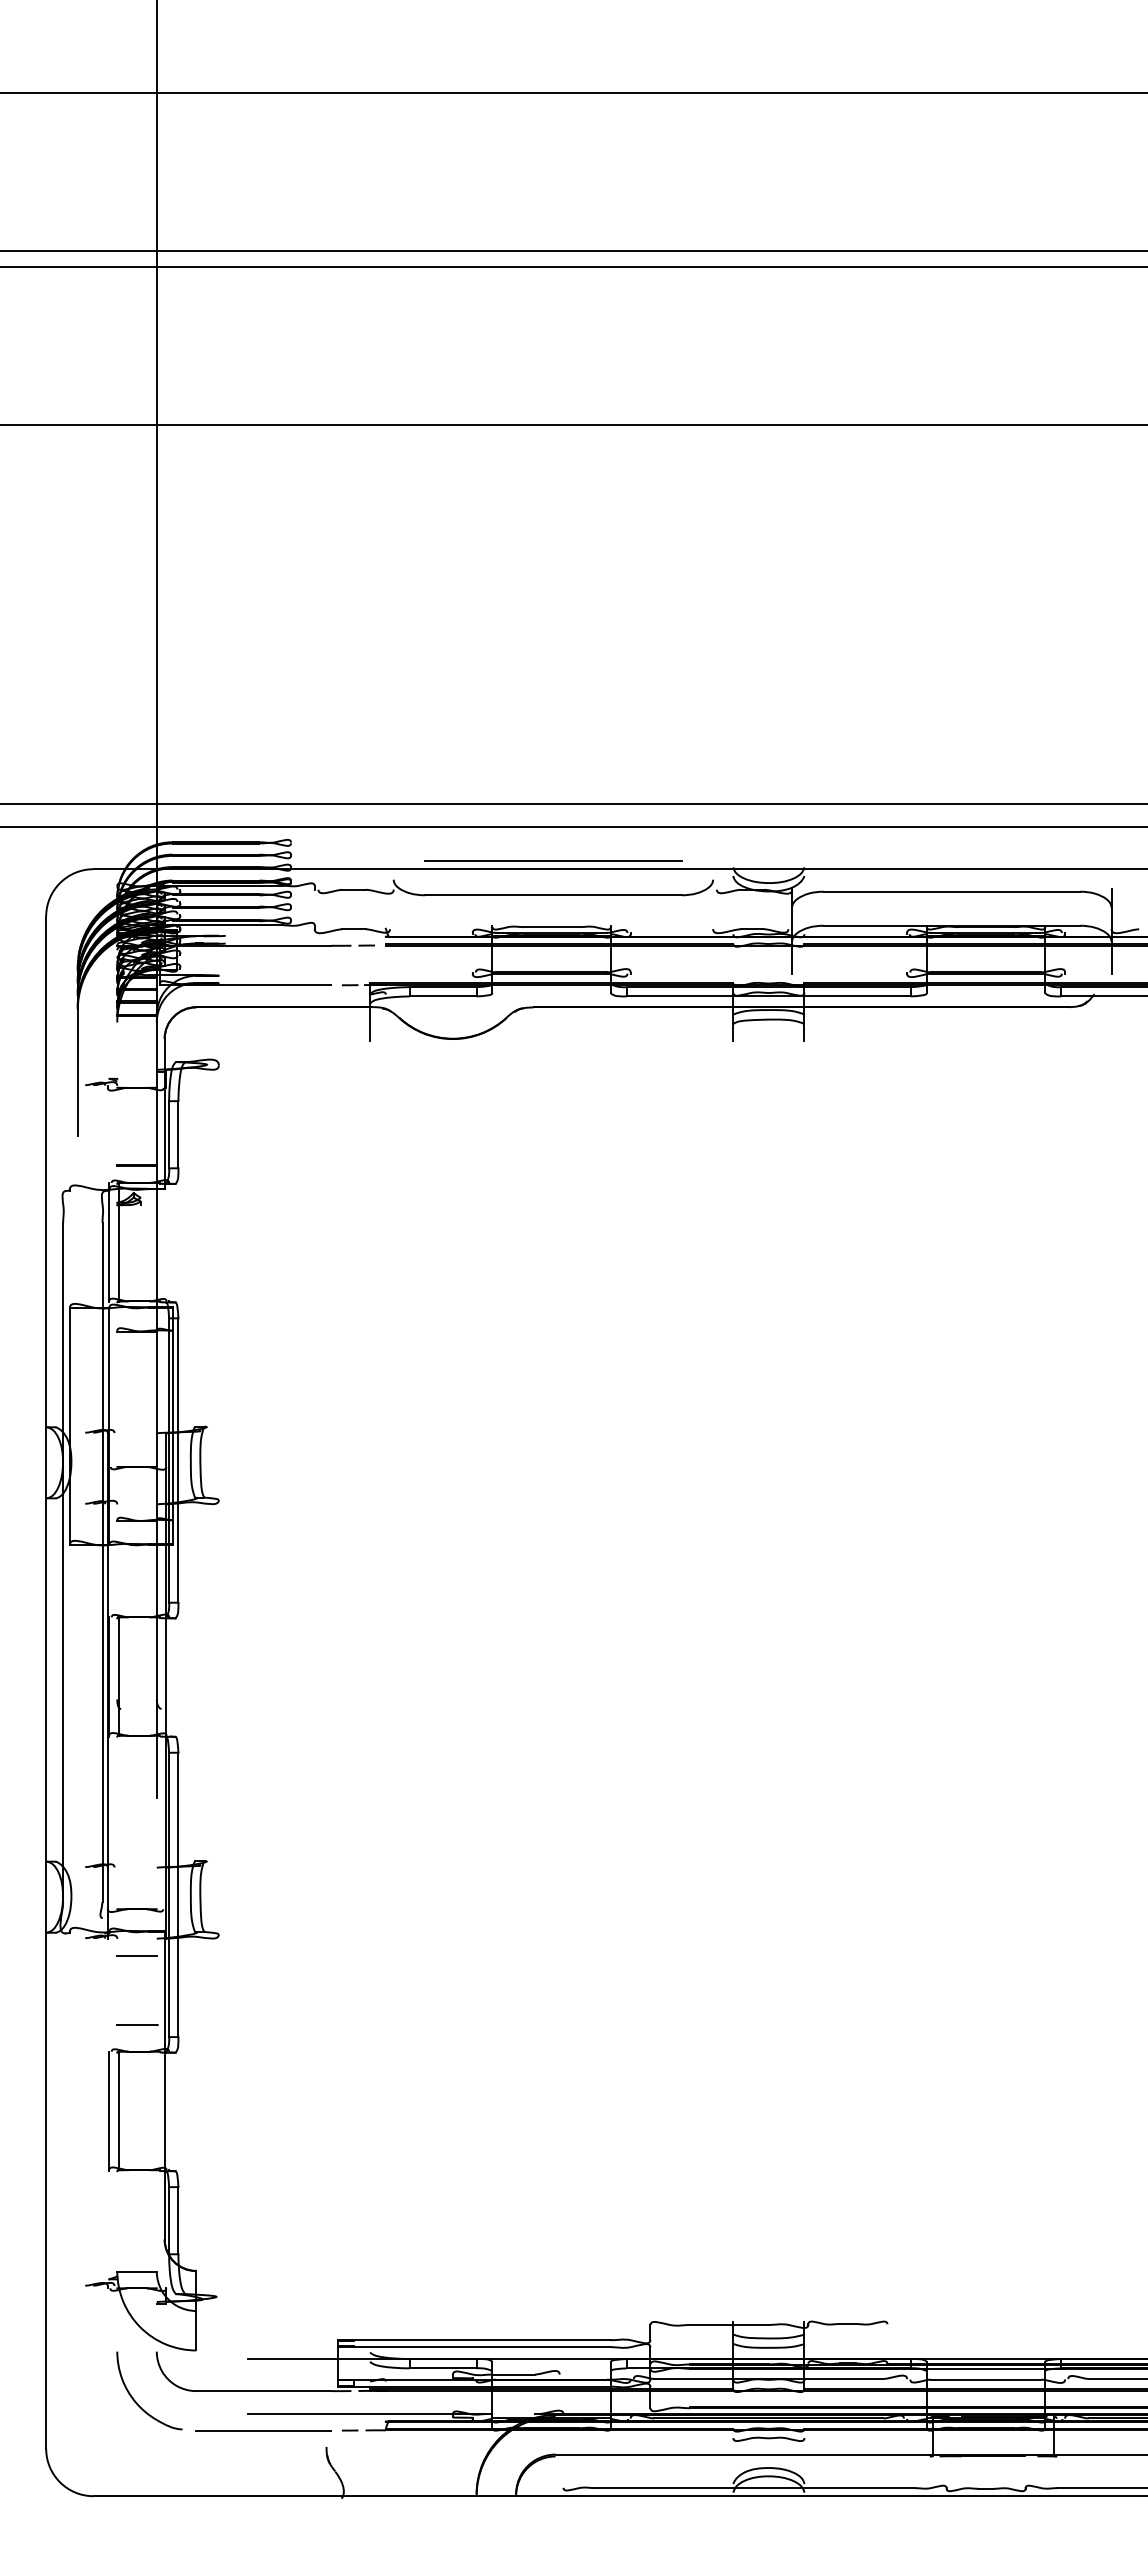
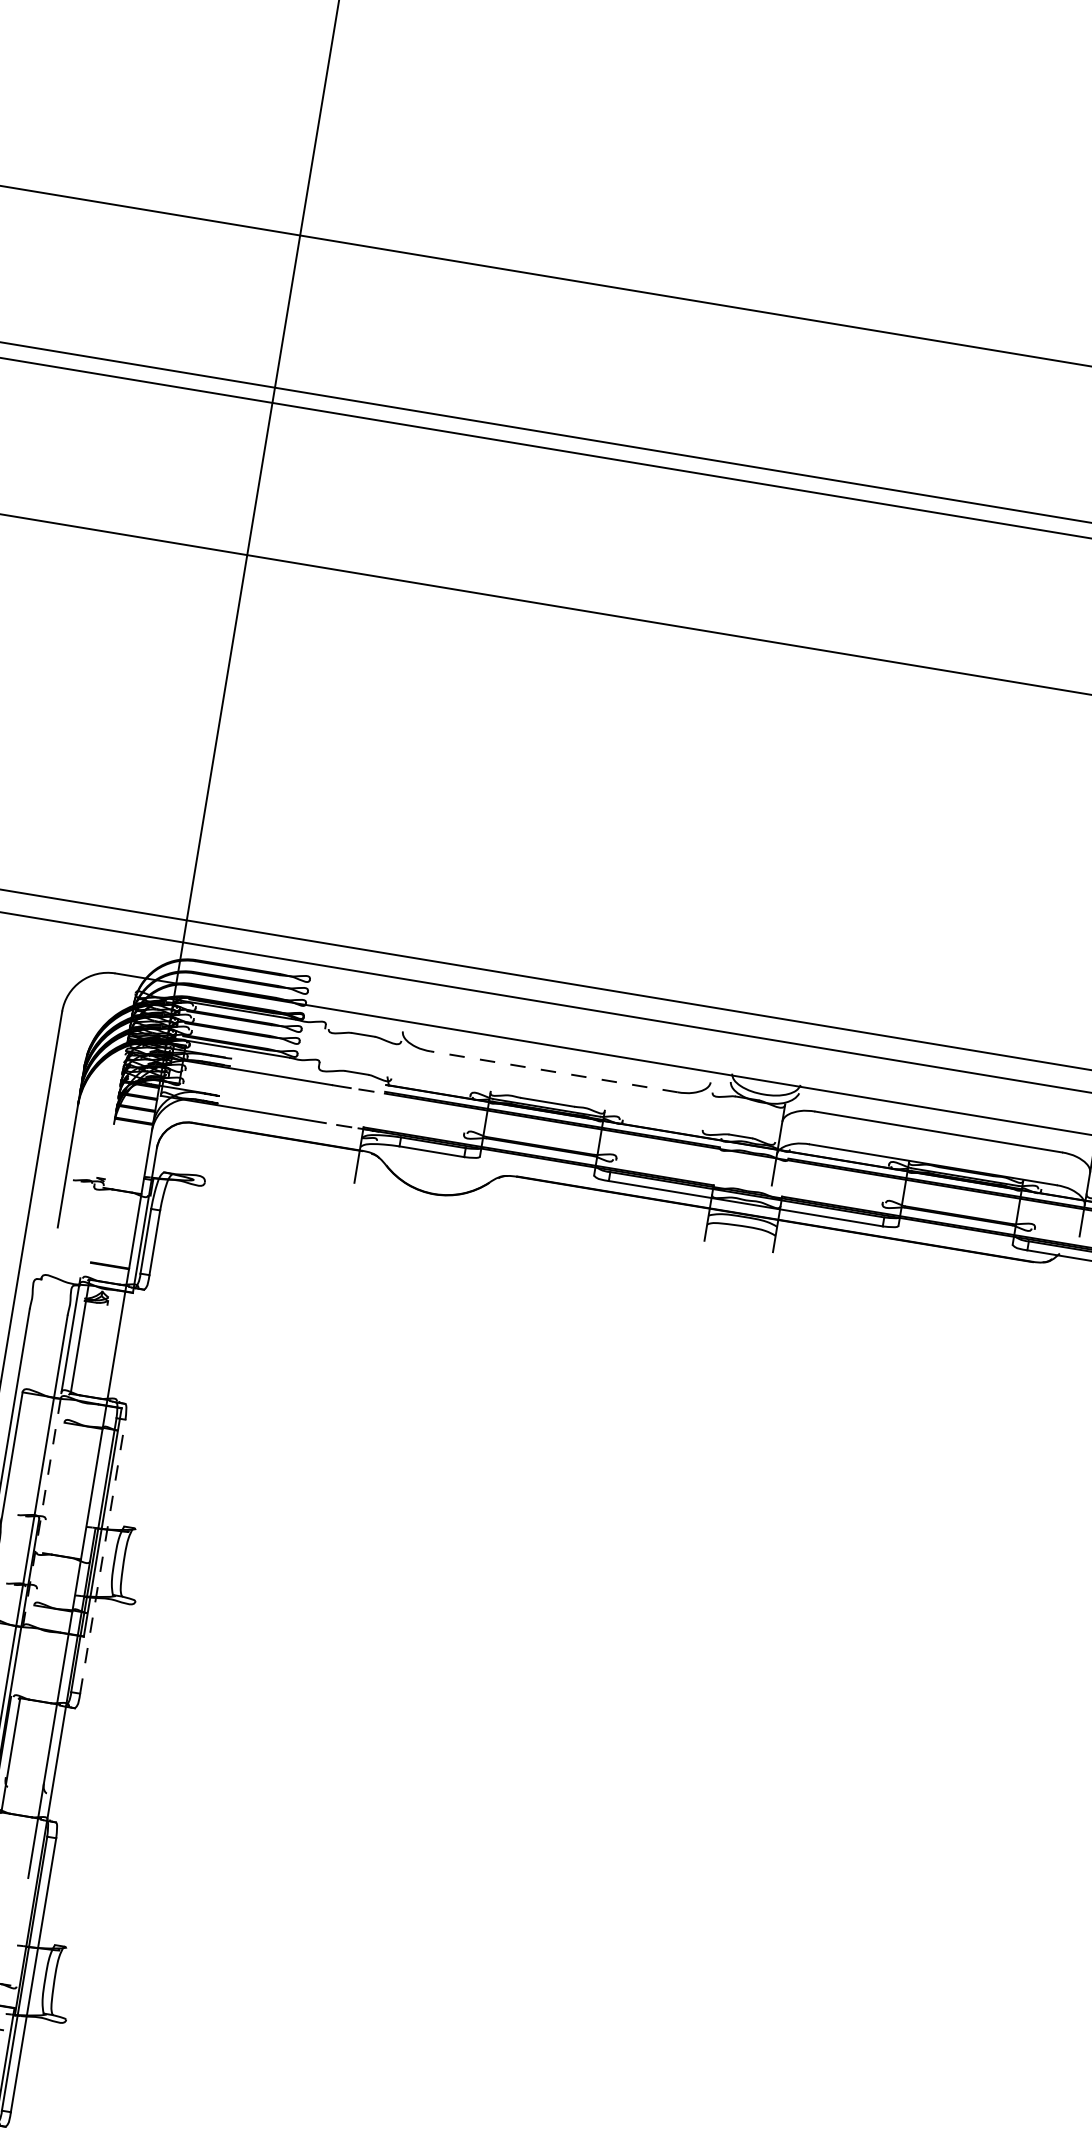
line: (553, 860) -> (559, 1038), removed
line: (552, 895) -> (553, 1071), solid -> dashed
line: (109, 1425) -> (42, 1511), solid -> dashed
line: (178, 1460) -> (102, 1556), solid -> dashed

